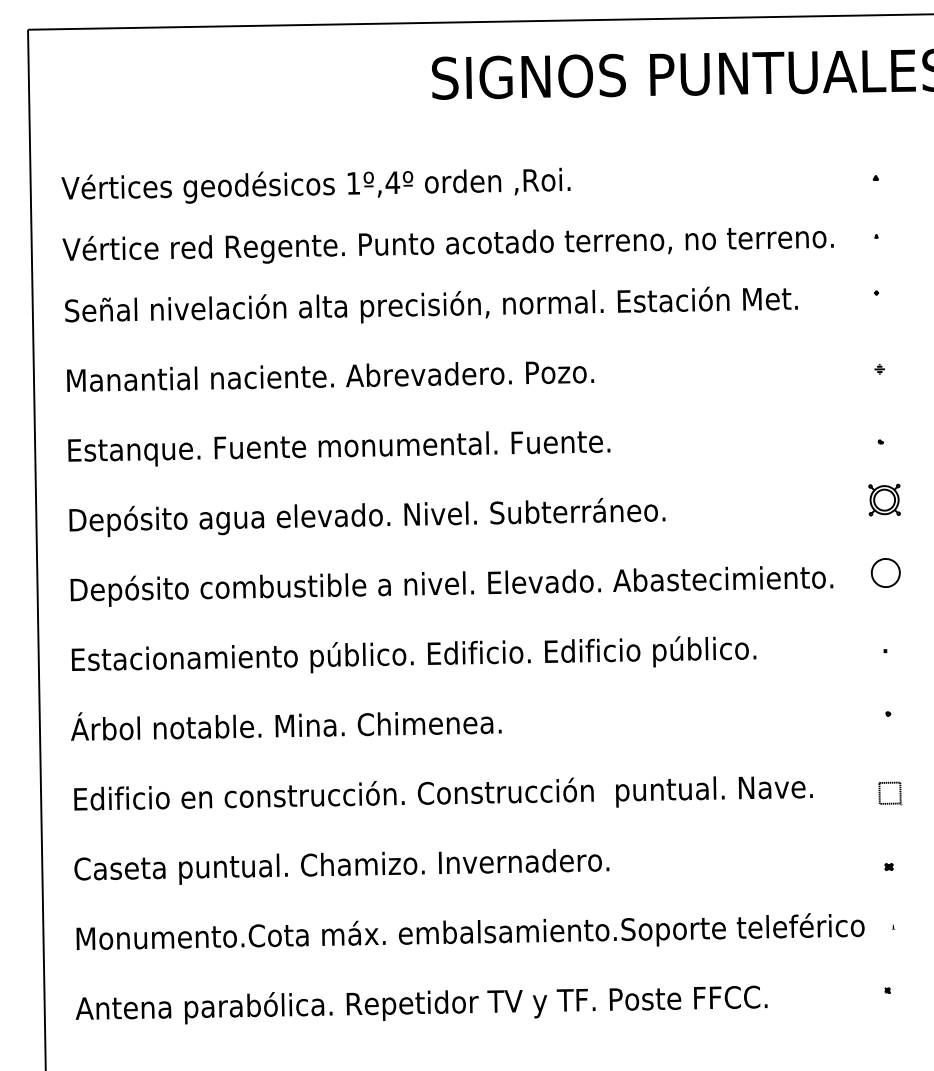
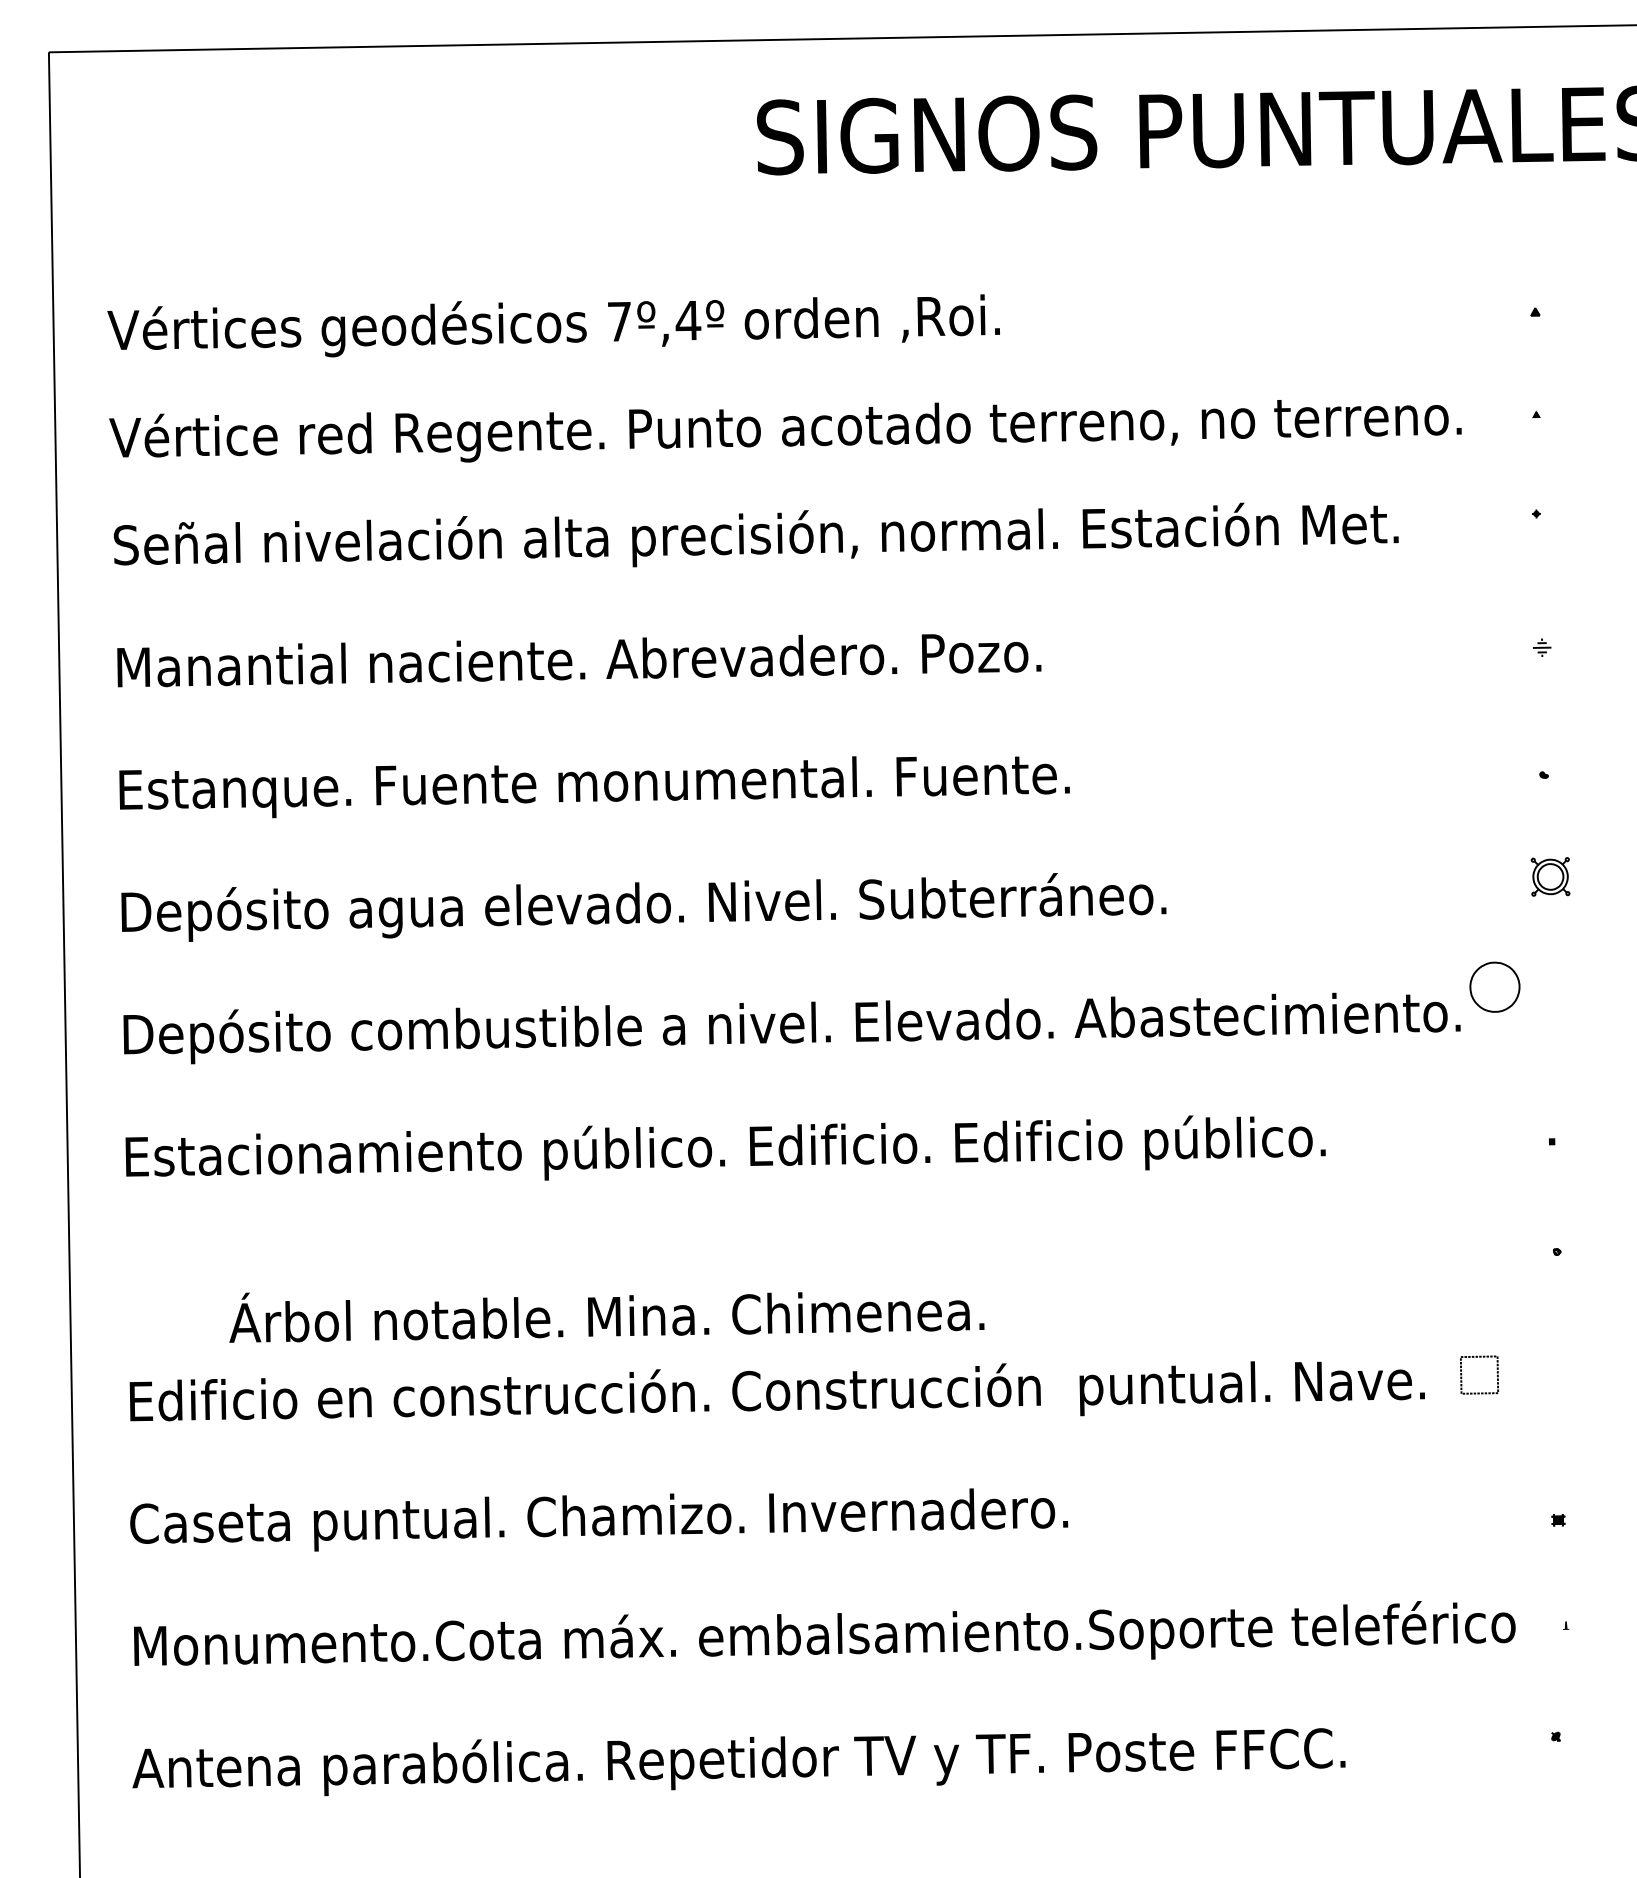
text: (353, 183) -> (619, 321), 1º,4º -> 7º,4º
part: (884, 499) -> (1550, 875), size x0.7
part: (885, 572) -> (1494, 986), moved
text: (286, 726) -> (607, 1317), moved
part: (890, 793) -> (1480, 1375), moved

